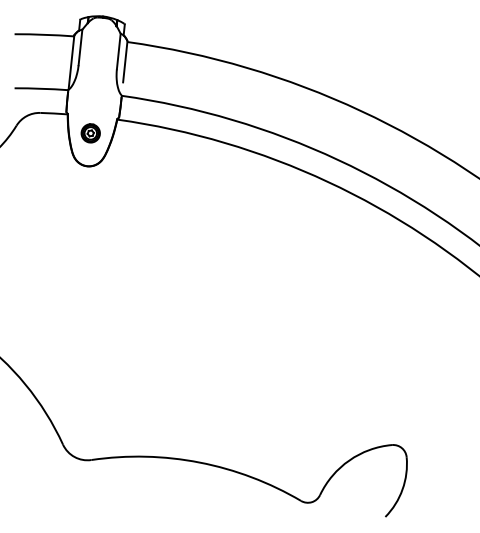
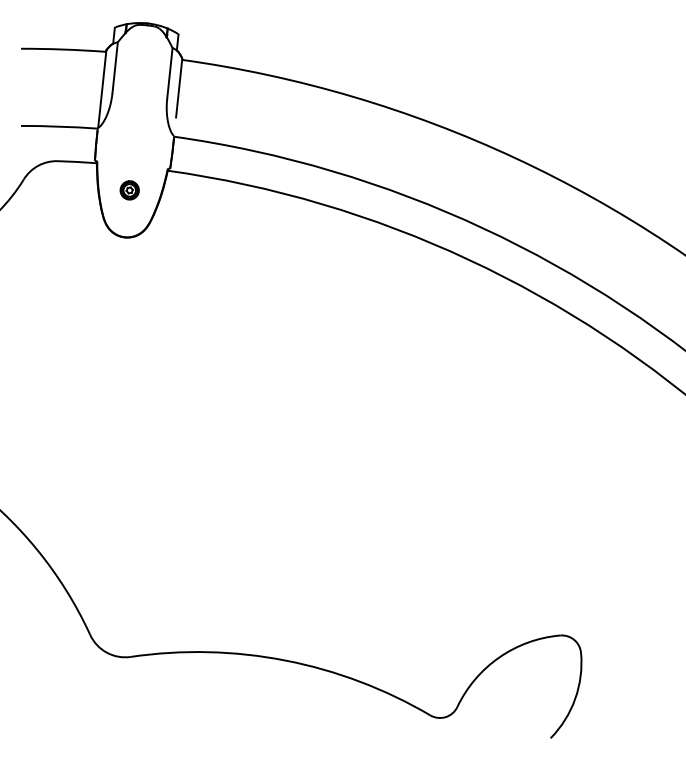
part: (90, 133) -> (129, 190), size x0.7

